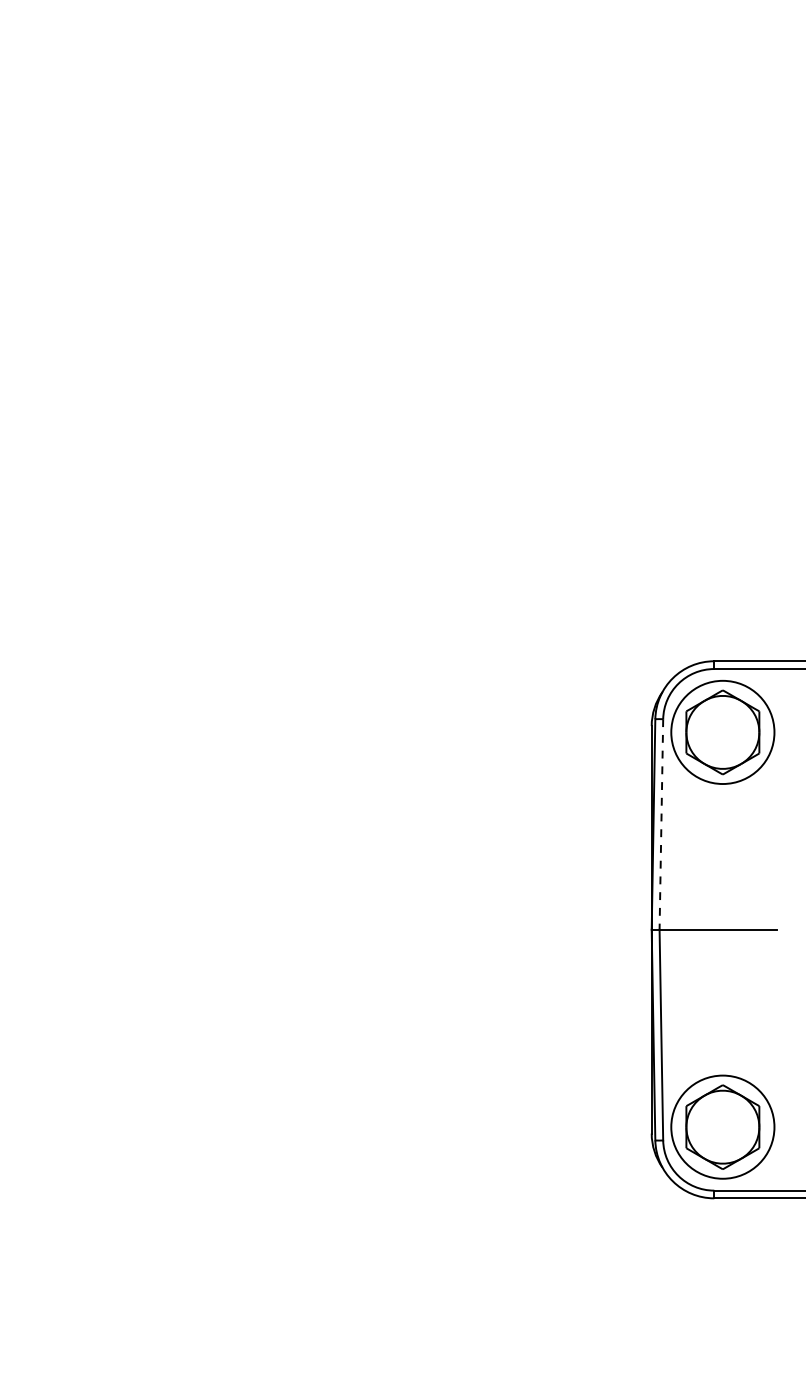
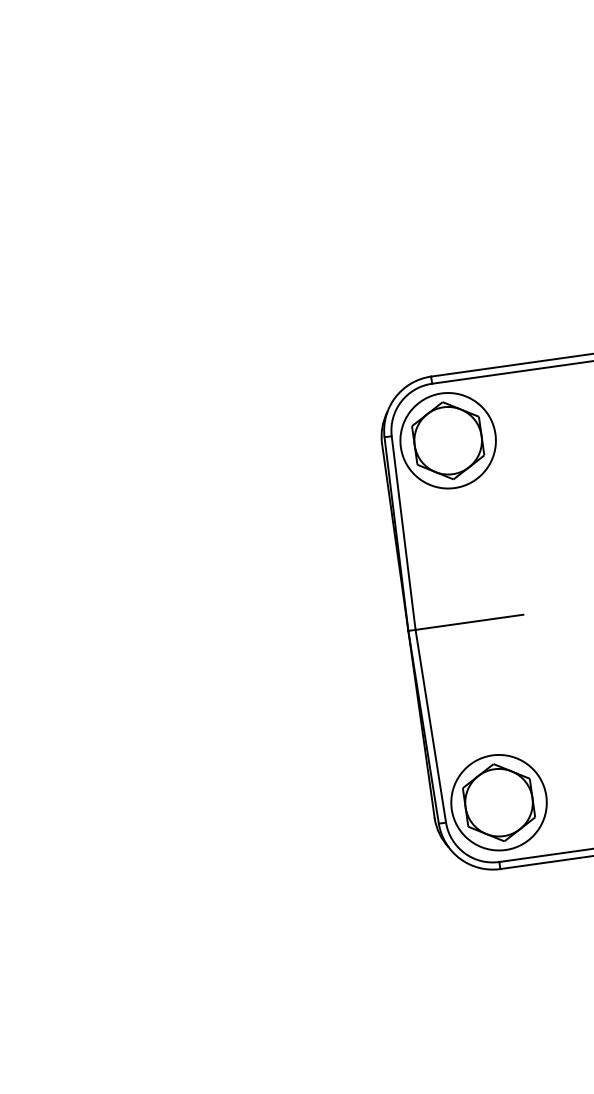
line: (661, 825) -> (403, 534), dashed -> solid

